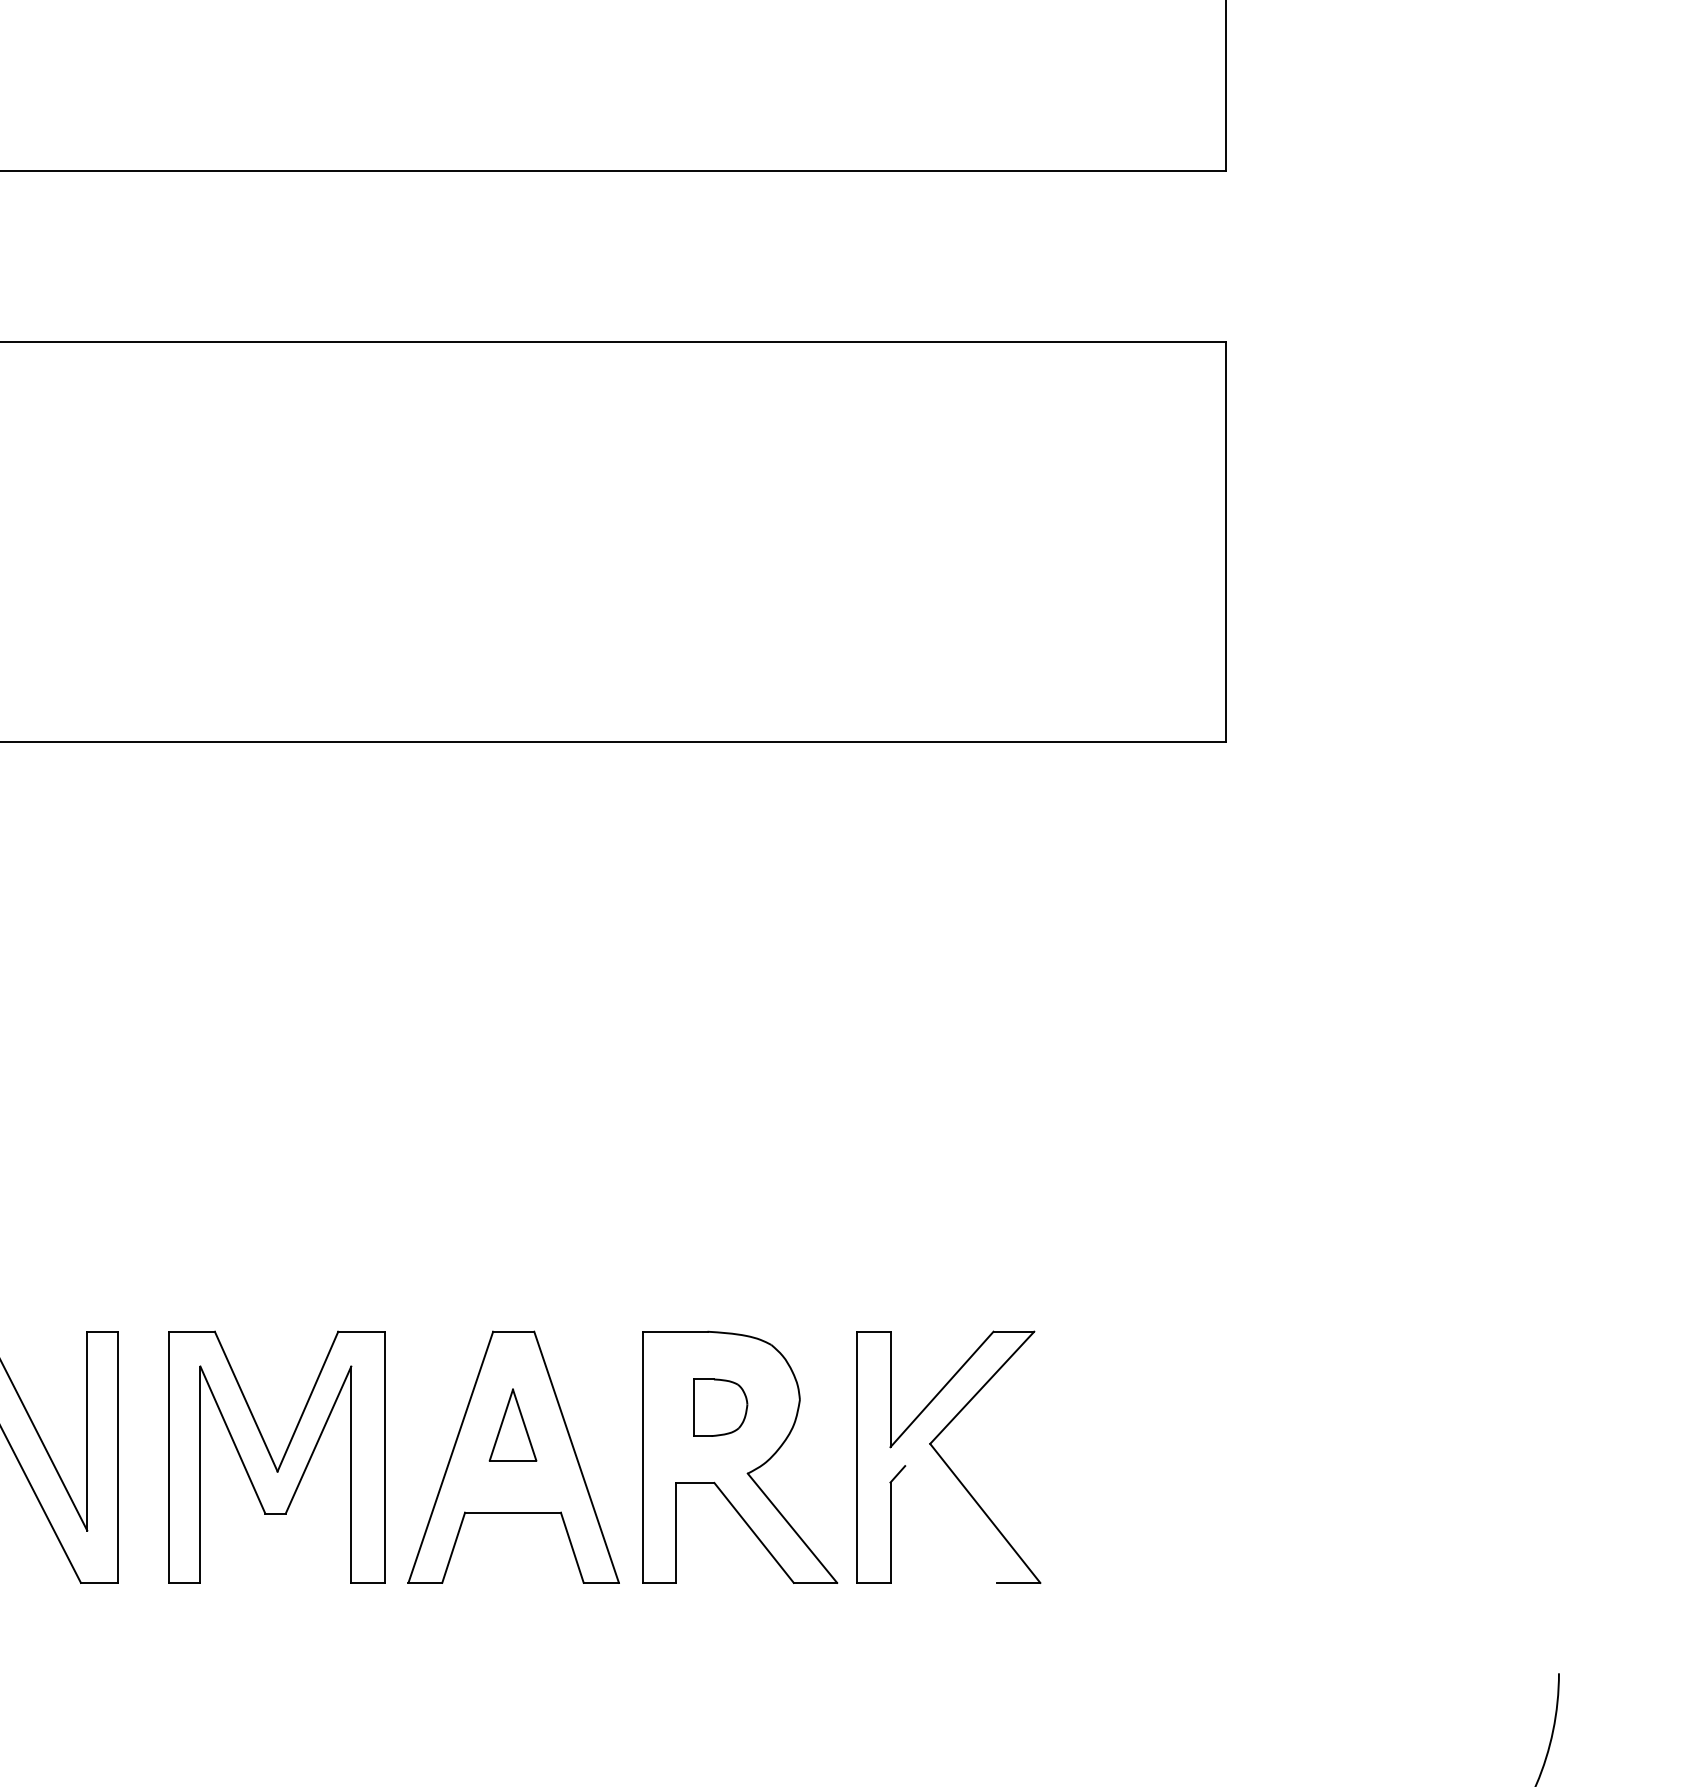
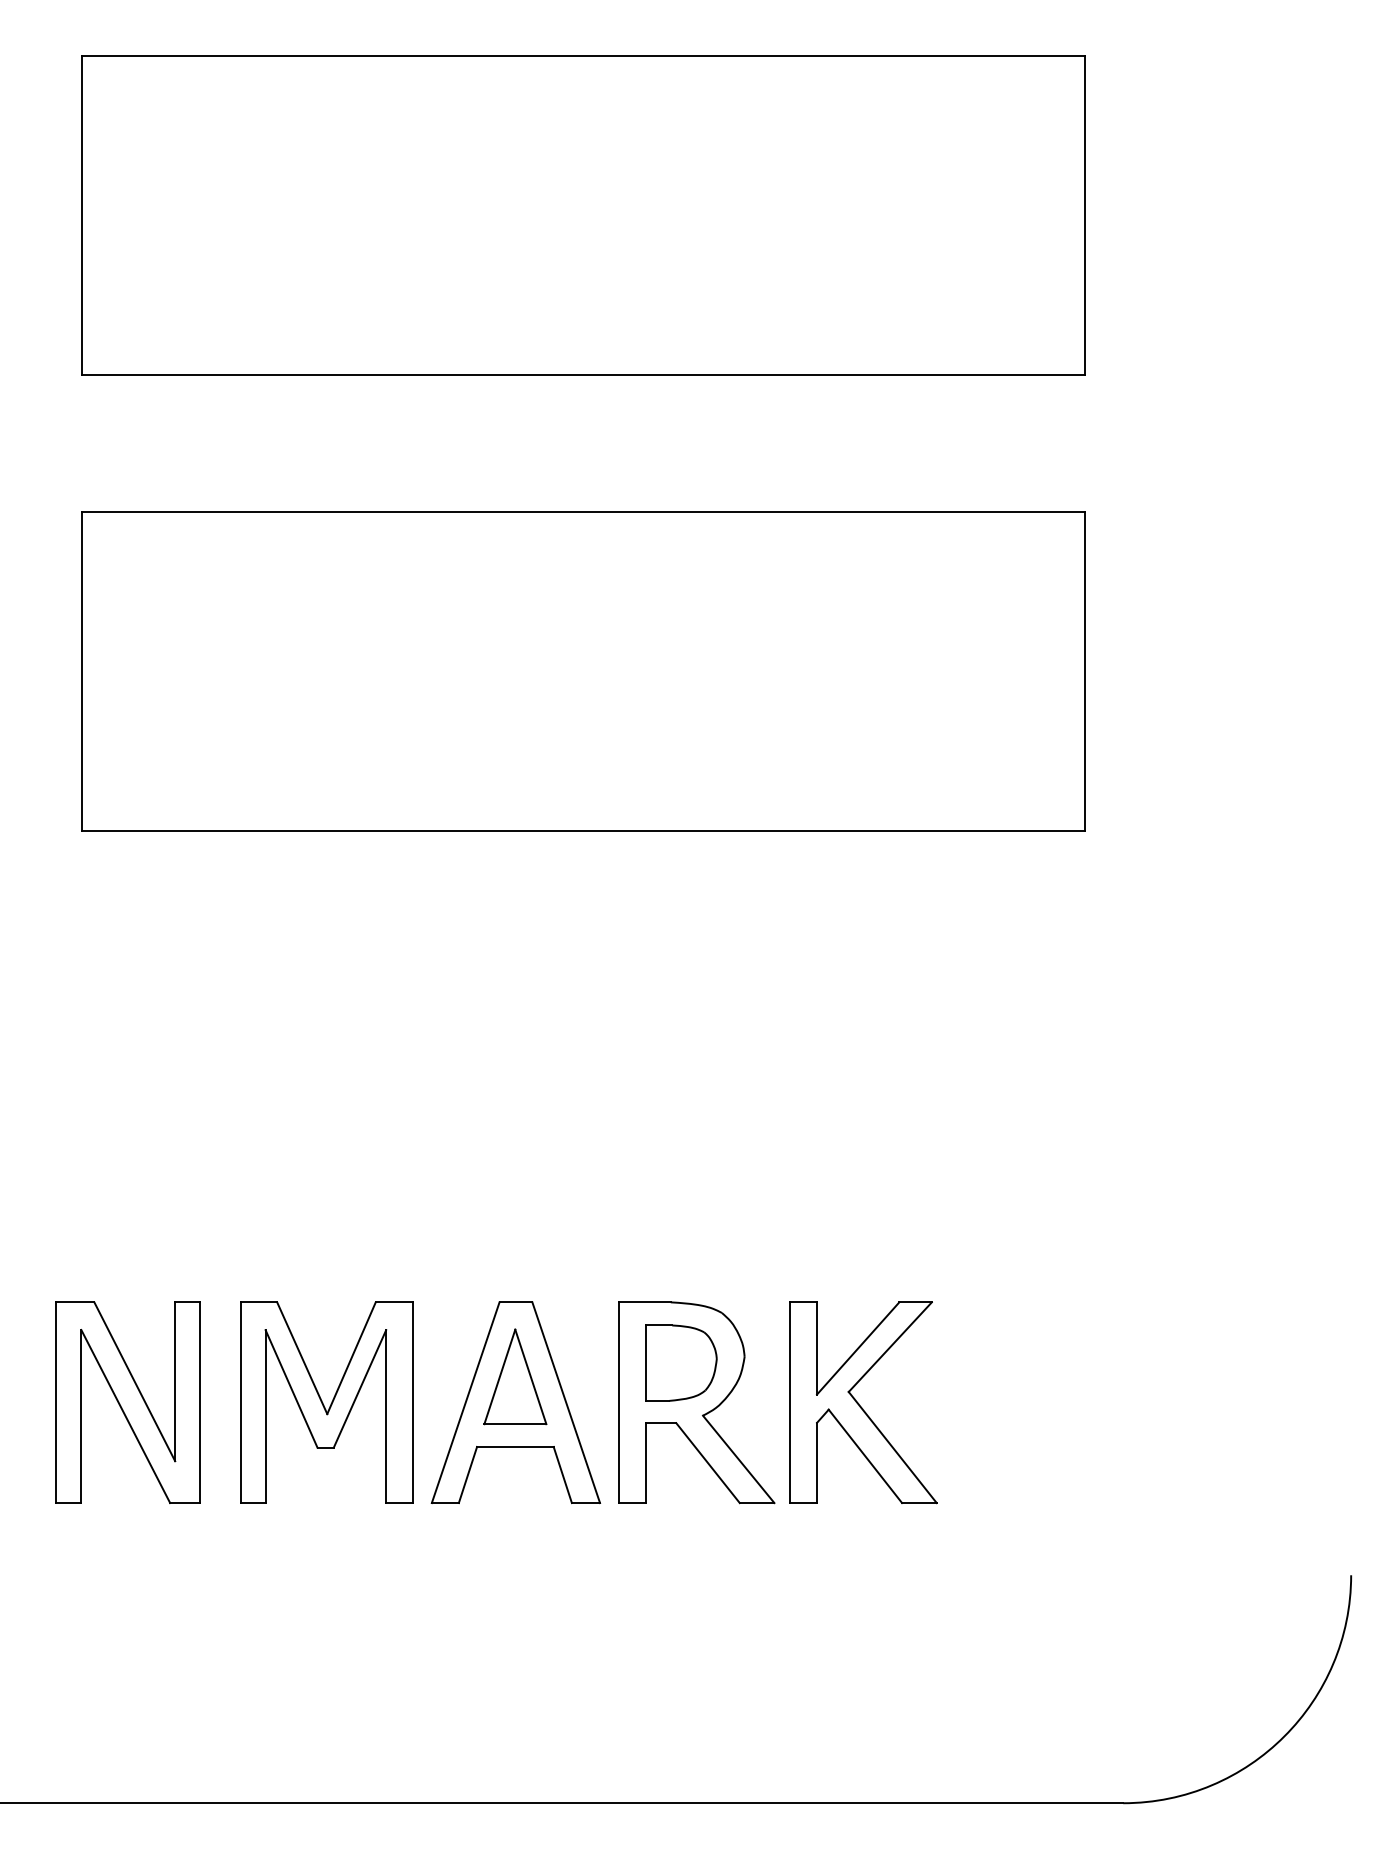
part: (720, 1407) -> (681, 1362), size x1.67
part: (513, 1424) -> (515, 1376), size x1.67
line: (951, 1524) -> (865, 1456), added

